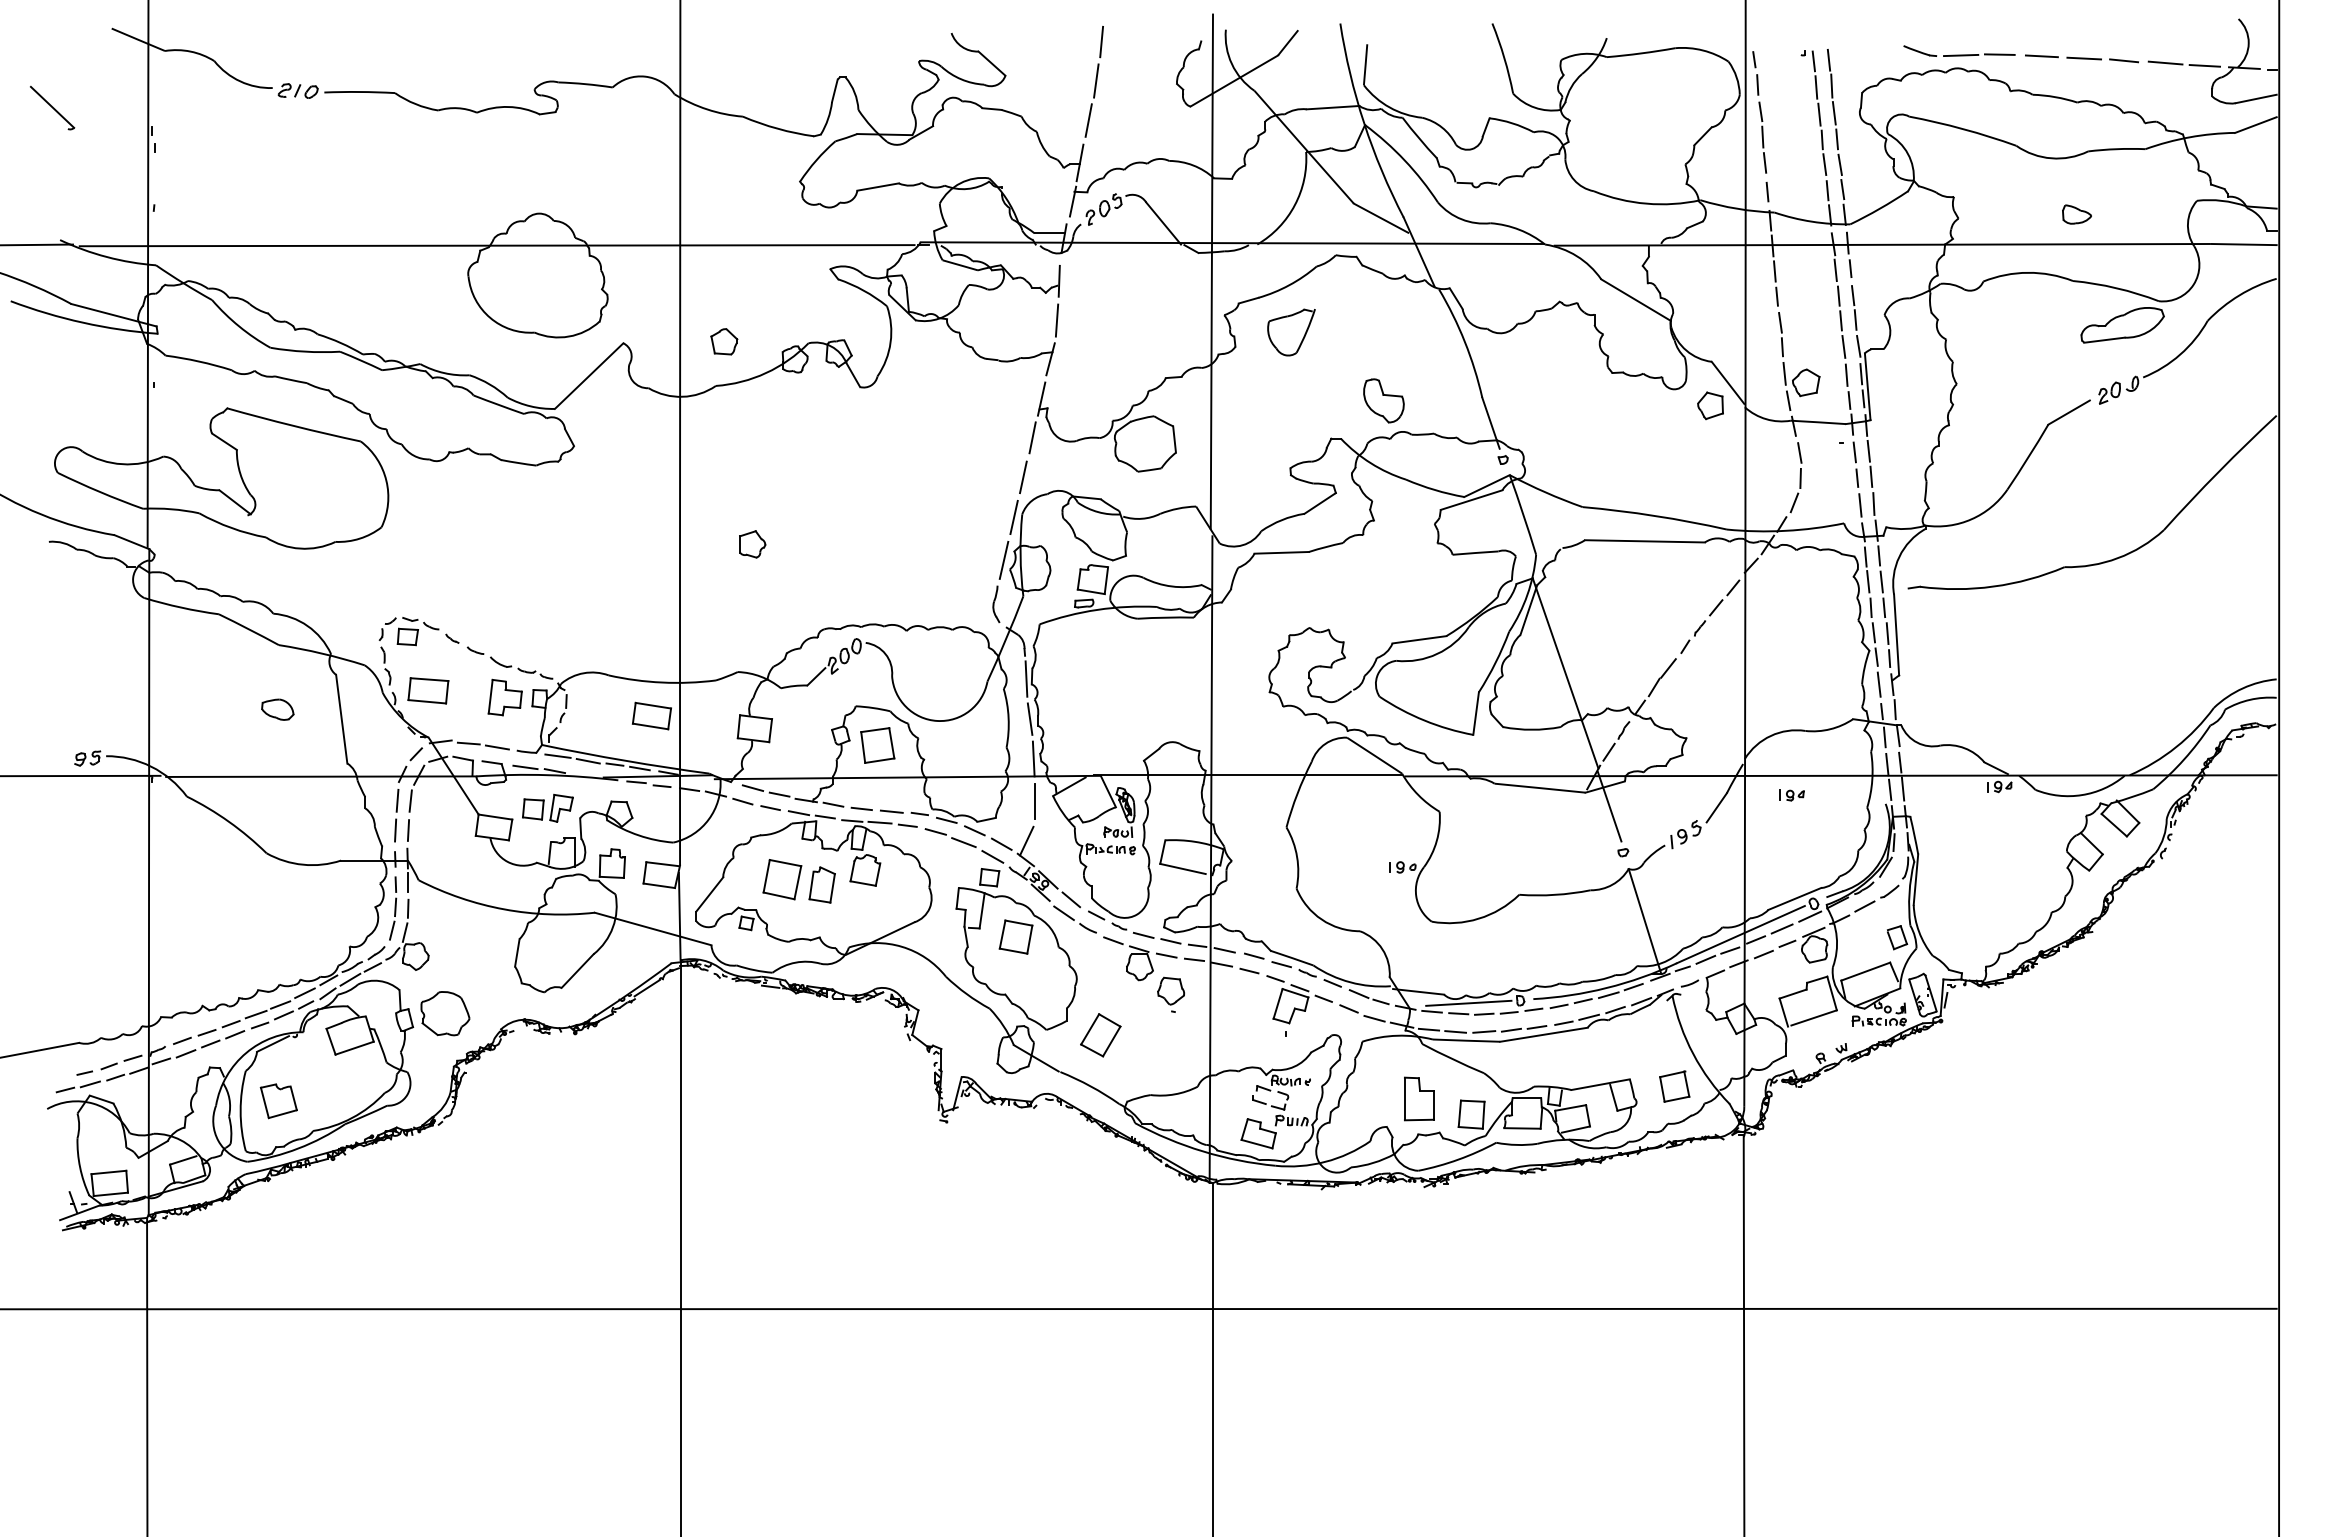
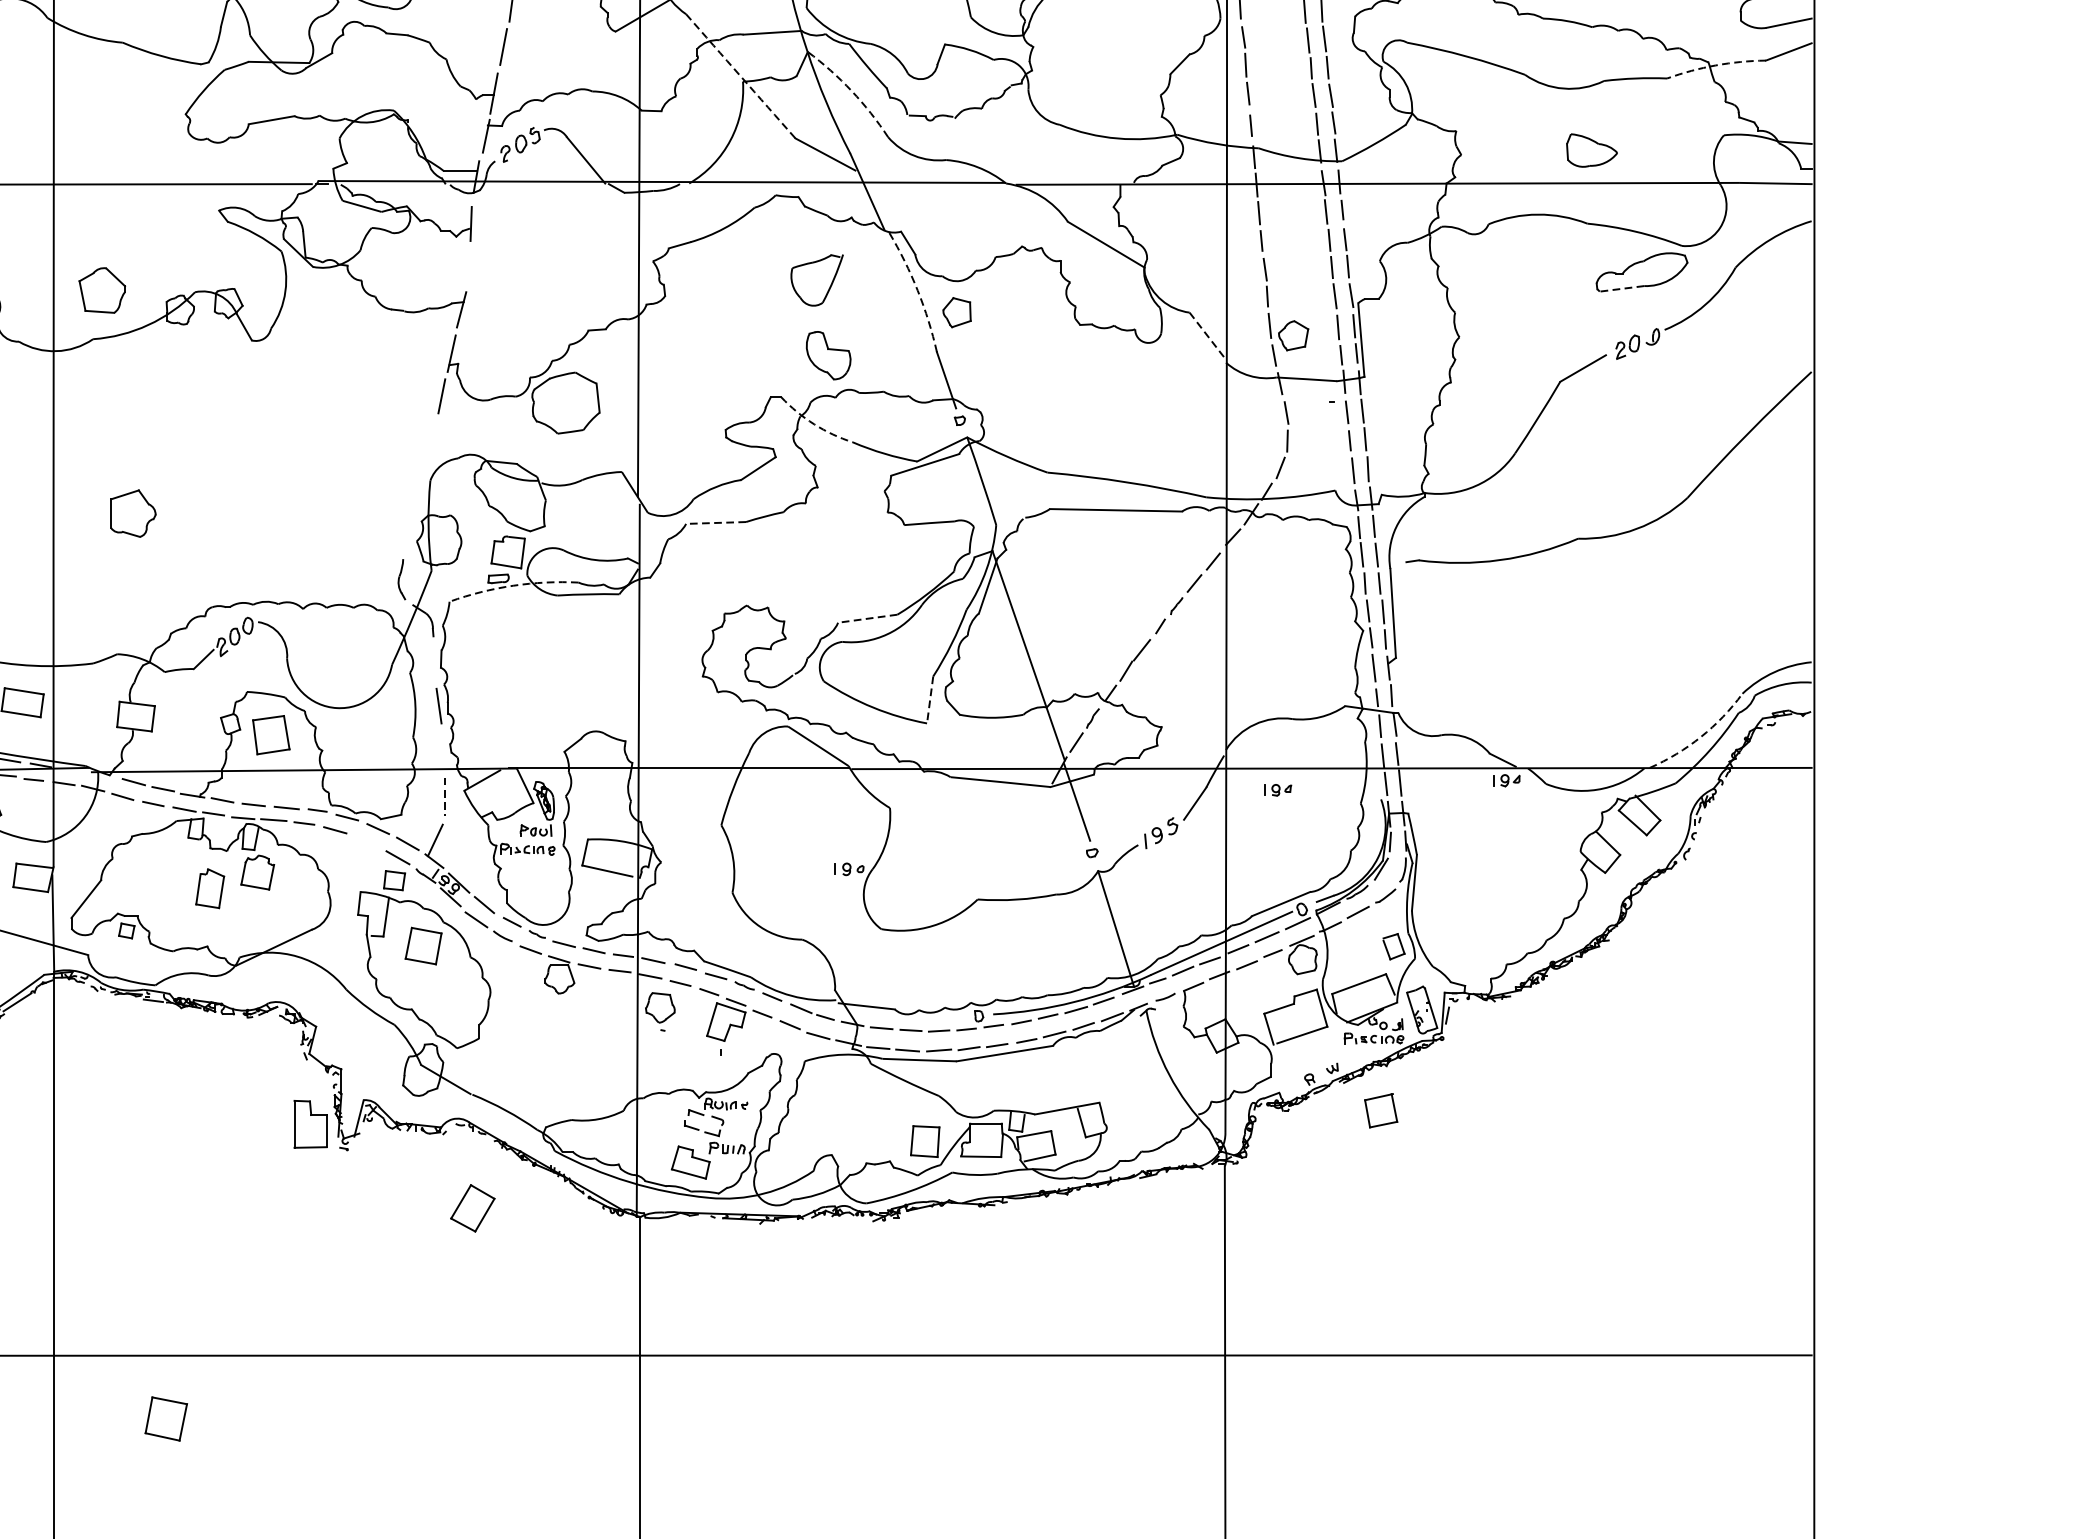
arc: (2189, 137) -> (1715, 65), solid -> dashed
arc: (1304, 147) -> (741, 76), solid -> dashed
arc: (1404, 160) -> (851, 90), solid -> dashed
part: (2076, 214) -> (1591, 150), size x1.6
line: (1056, 320) -> (468, 267), removed
part: (1291, 332) -> (817, 280), moved
line: (2103, 340) -> (1620, 289), solid -> dashed
part: (724, 341) -> (102, 290), size x1.6
arc: (1464, 341) -> (917, 290), solid -> dashed
line: (1728, 382) -> (1208, 335), solid -> dashed
part: (1710, 405) -> (957, 312), moved
arc: (1370, 463) -> (813, 424), solid -> dashed
line: (1023, 477) -> (431, 440), removed
line: (1013, 517) -> (420, 484), removed
part: (752, 544) -> (133, 513), size x1.6
line: (1281, 552) -> (715, 522), solid -> dashed
line: (1003, 559) -> (409, 530), removed
arc: (1097, 609) -> (513, 585), solid -> dashed
line: (1418, 639) -> (866, 618), solid -> dashed
line: (1026, 678) -> (435, 661), removed
line: (1476, 713) -> (930, 699), solid -> dashed
arc: (2176, 747) -> (1701, 737), solid -> dashed
line: (1033, 758) -> (442, 749), removed
line: (1035, 802) -> (444, 797), solid -> dashed
line: (963, 842) -> (365, 841), removed
part: (782, 879) -> (166, 1418), moved
part: (1170, 994) -> (659, 1011), moved
line: (1468, 1002) -> (921, 1018), removed
part: (1100, 1035) -> (472, 1208), moved
part: (1674, 1086) -> (1380, 1110), moved
part: (1419, 1098) -> (310, 1123), moved

